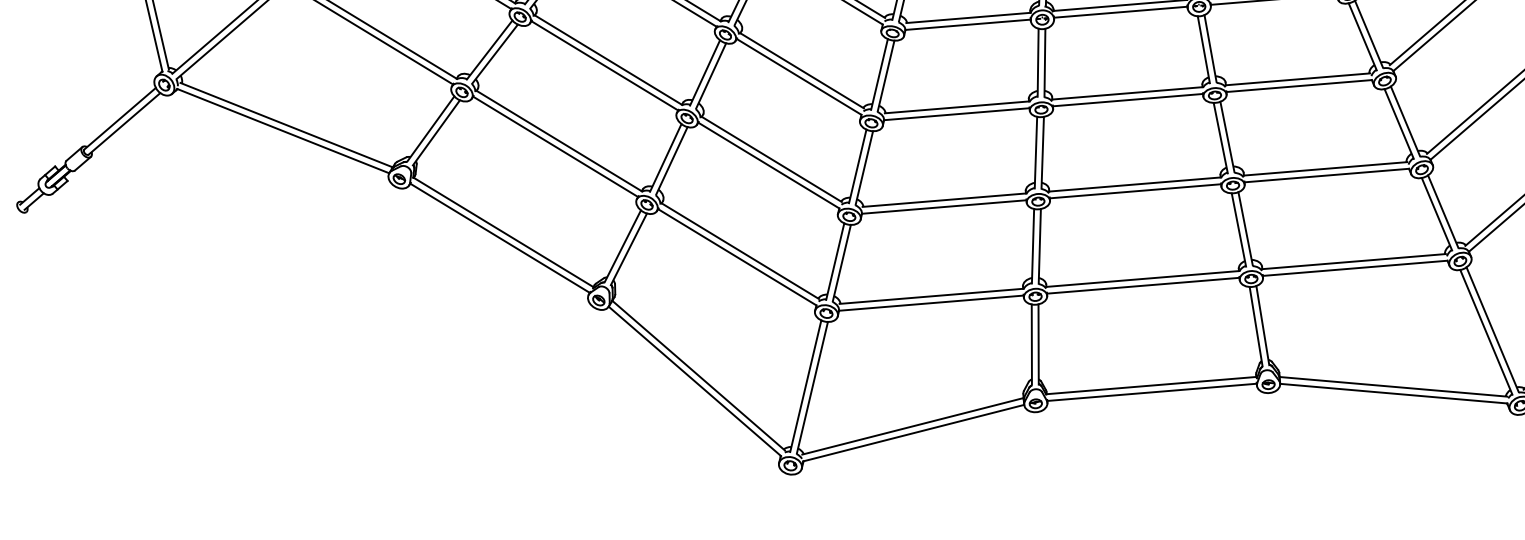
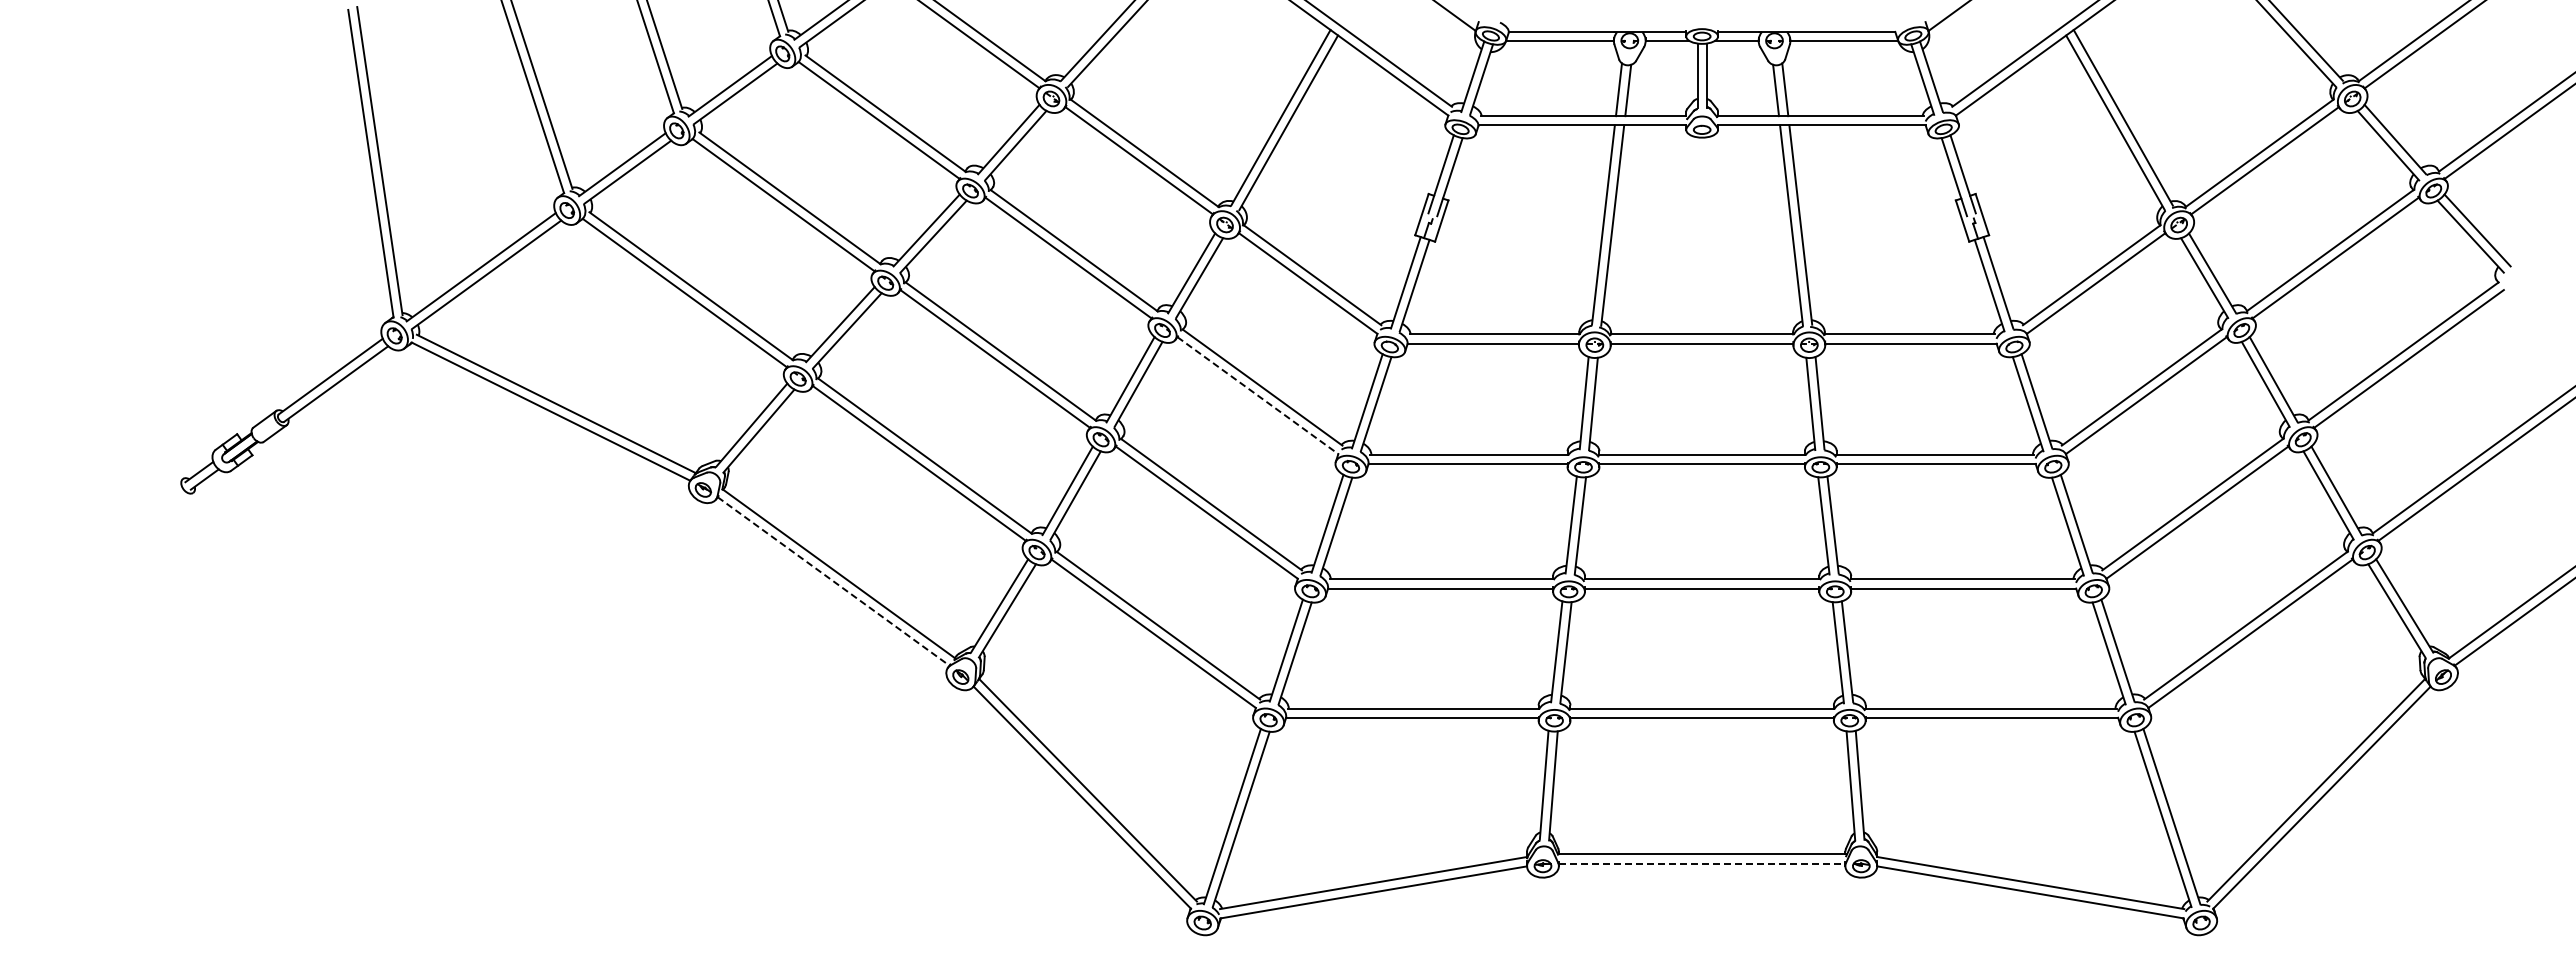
line: (799, 76) -> (1258, 395), solid -> dashed
line: (500, 238) -> (834, 581), solid -> dashed
line: (1152, 392) -> (1702, 863), solid -> dashed

